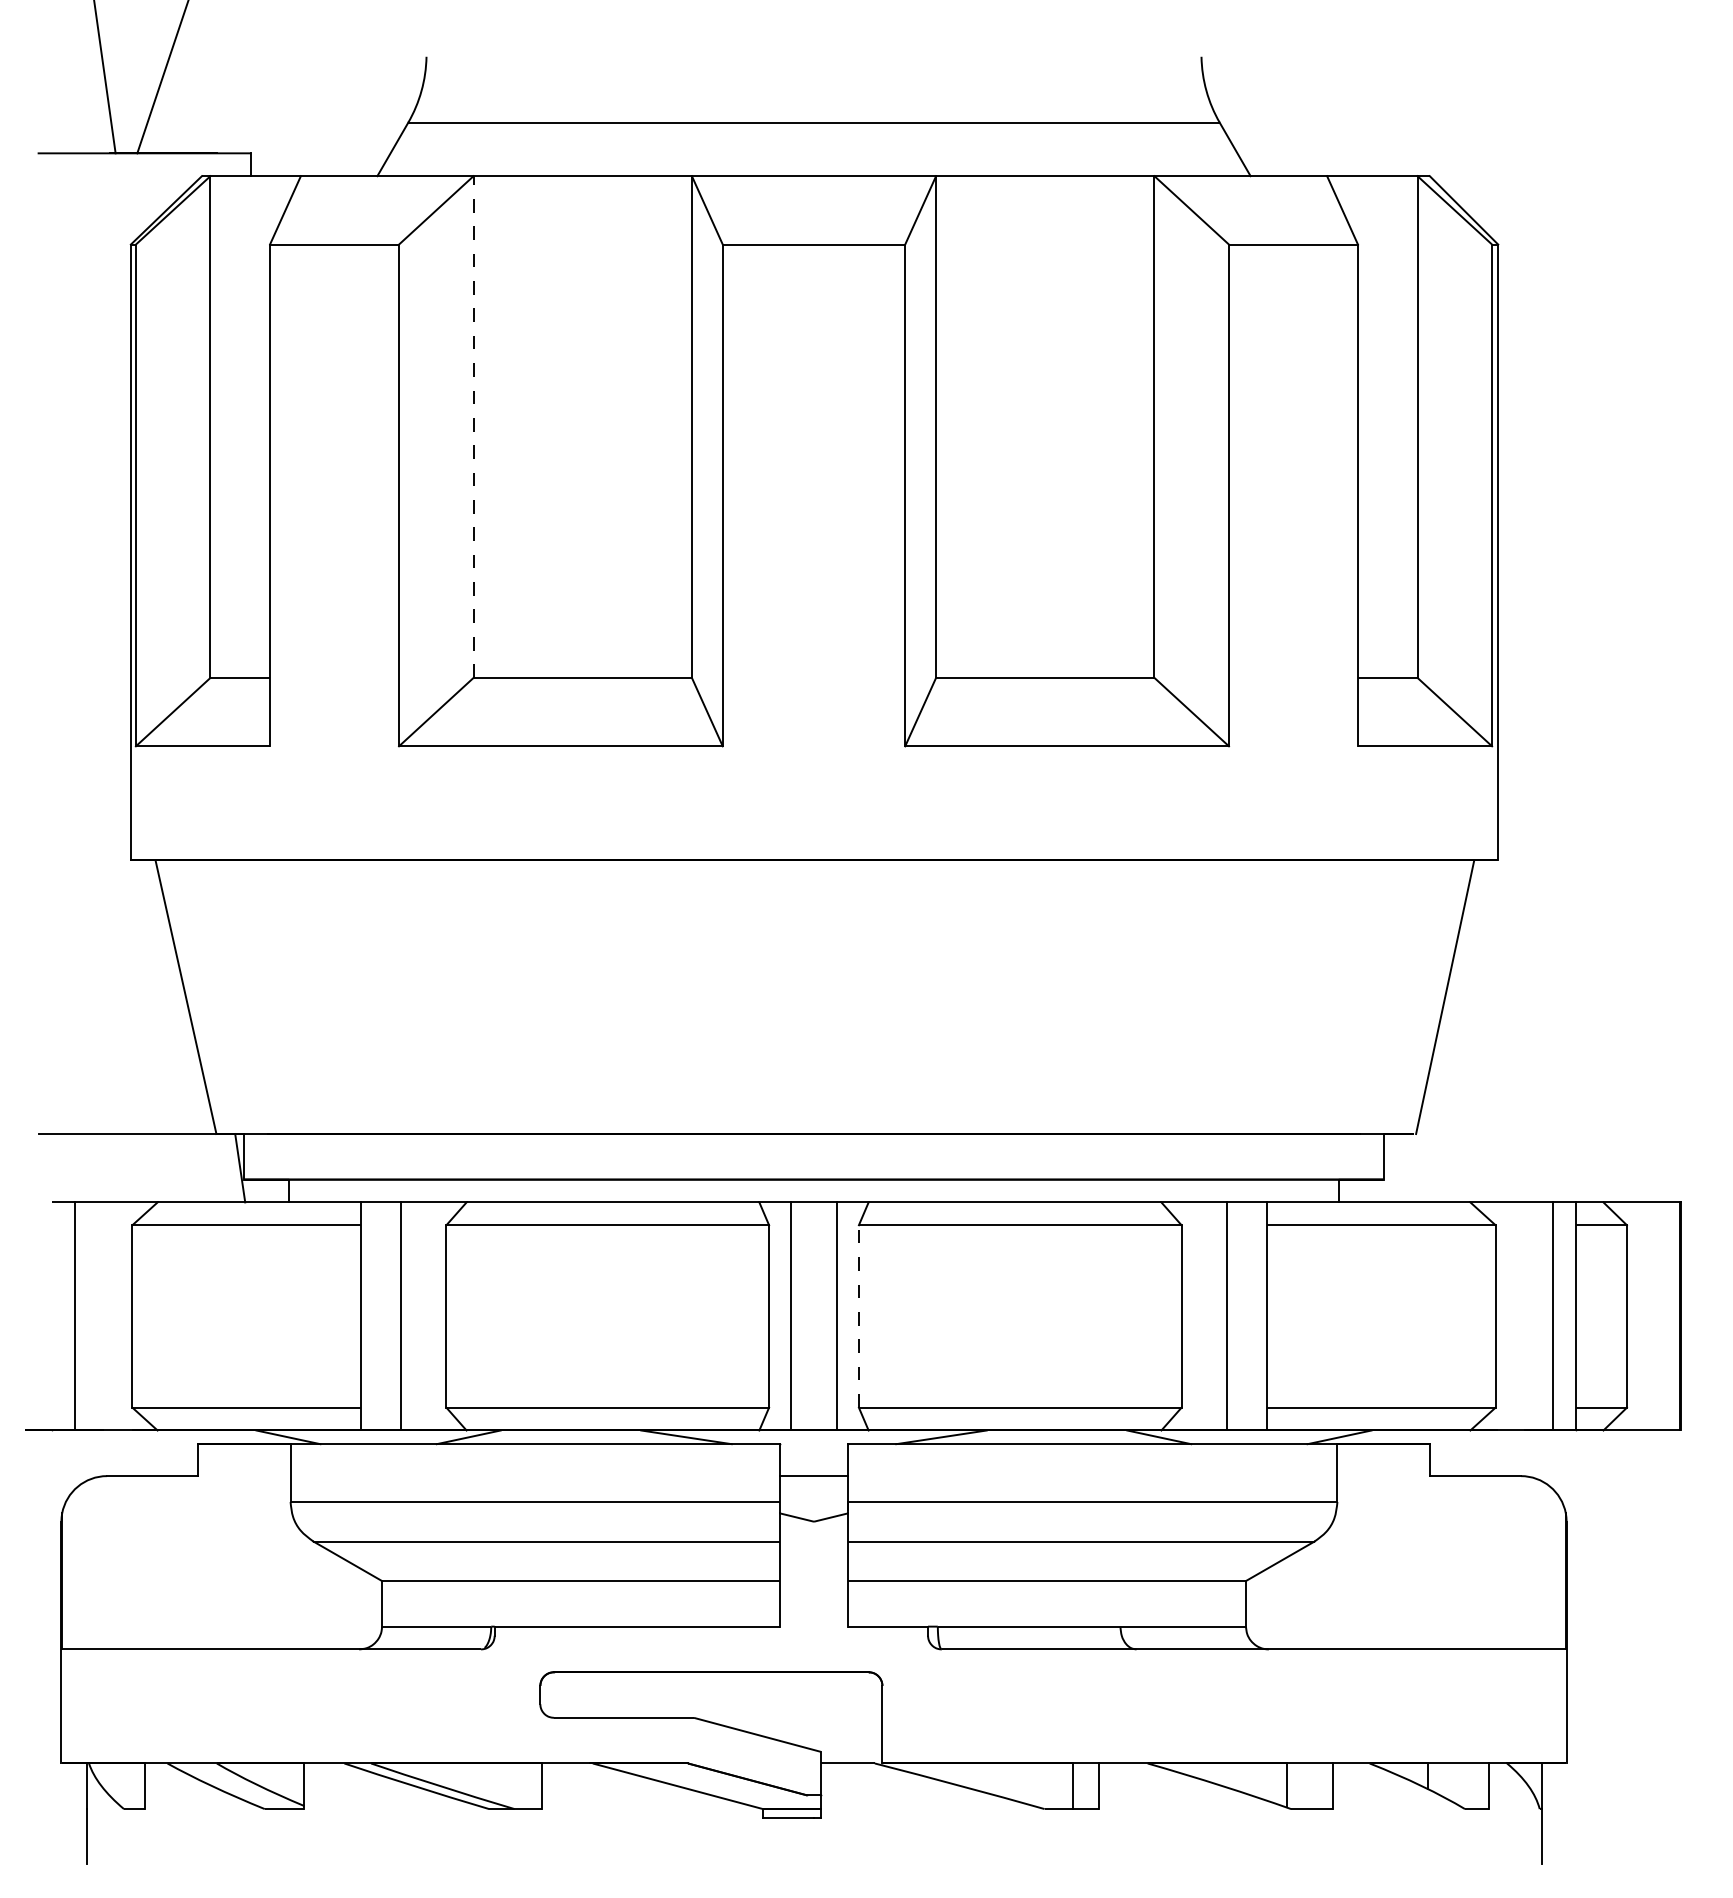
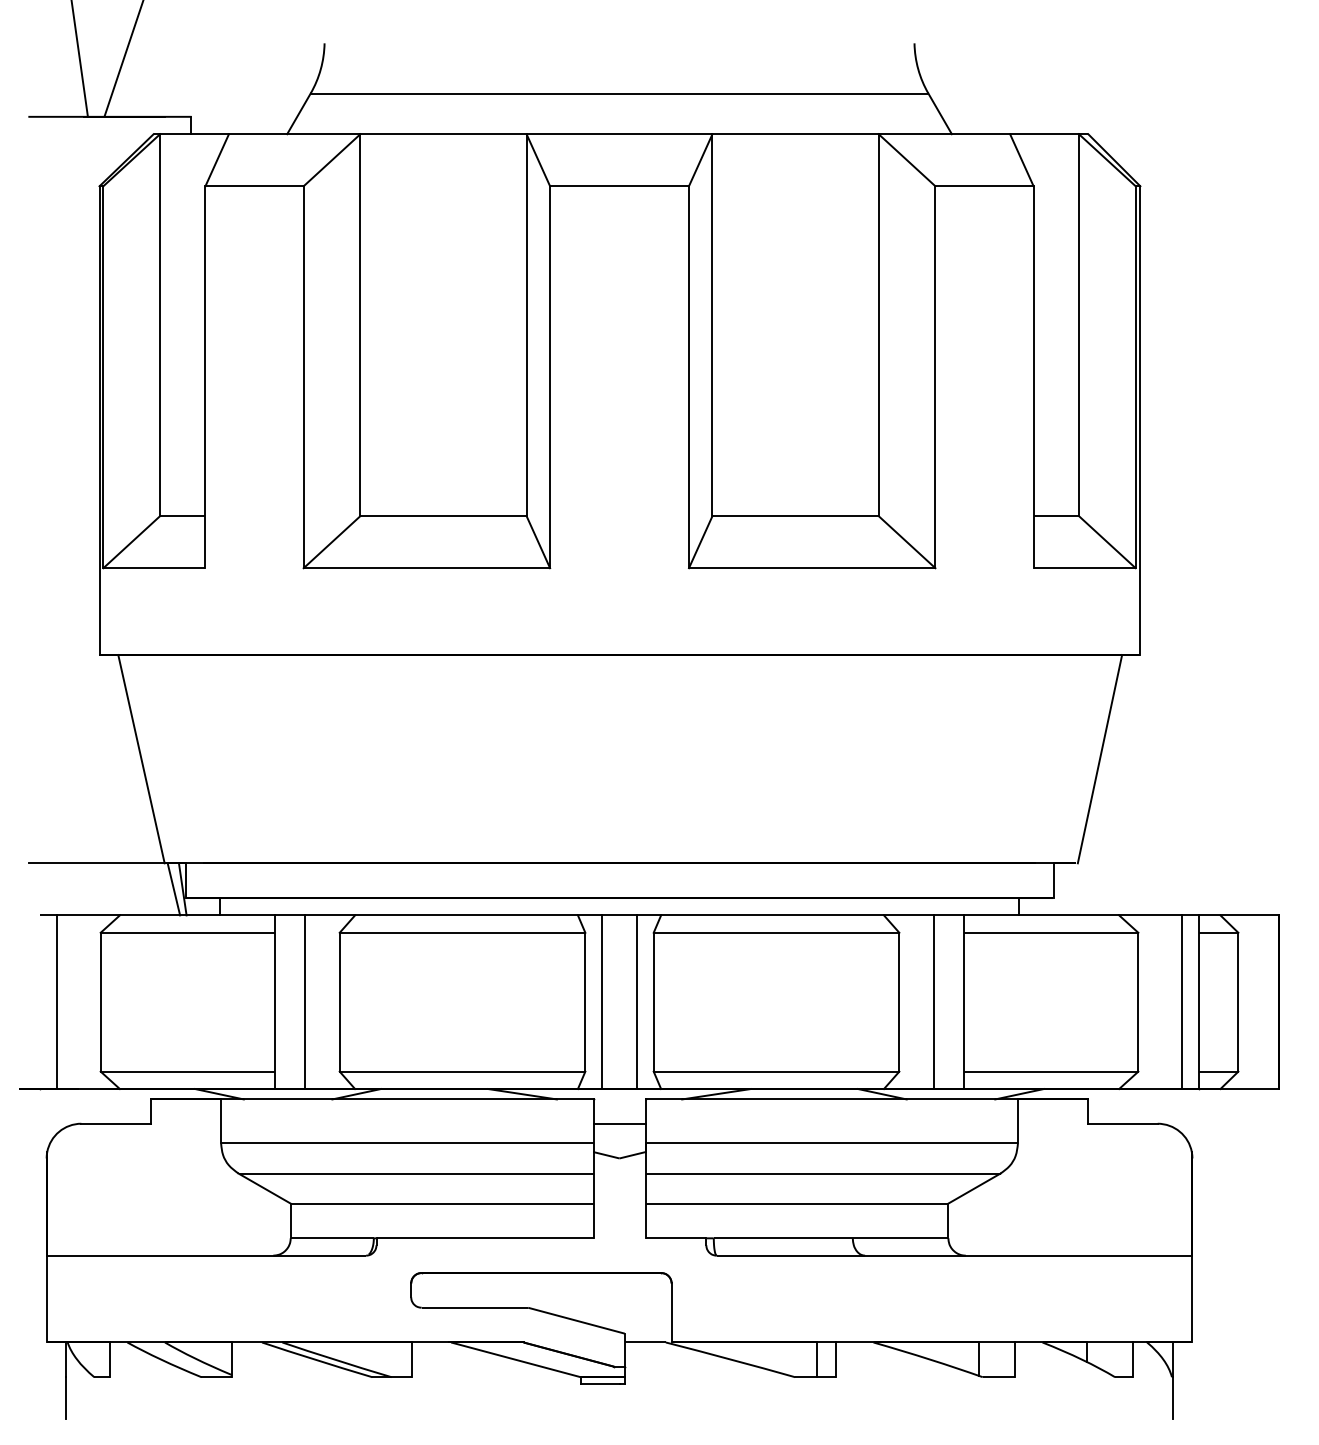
line: (473, 427) -> (360, 325), dashed -> solid
line: (228, 1168) -> (173, 889), added
line: (858, 1315) -> (653, 1001), dashed -> solid

